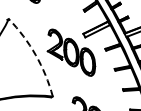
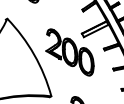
arc: (35, 55) -> (34, 55), dashed -> solid

